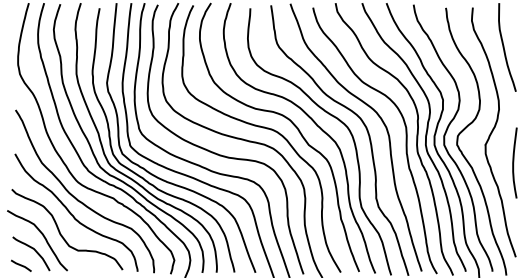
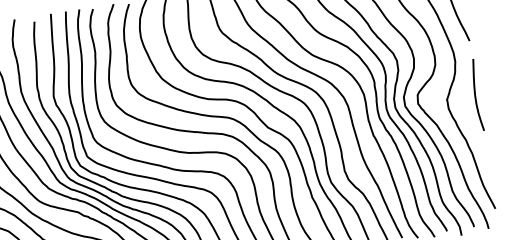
curve: (514, 162) -> (476, 94), moved

